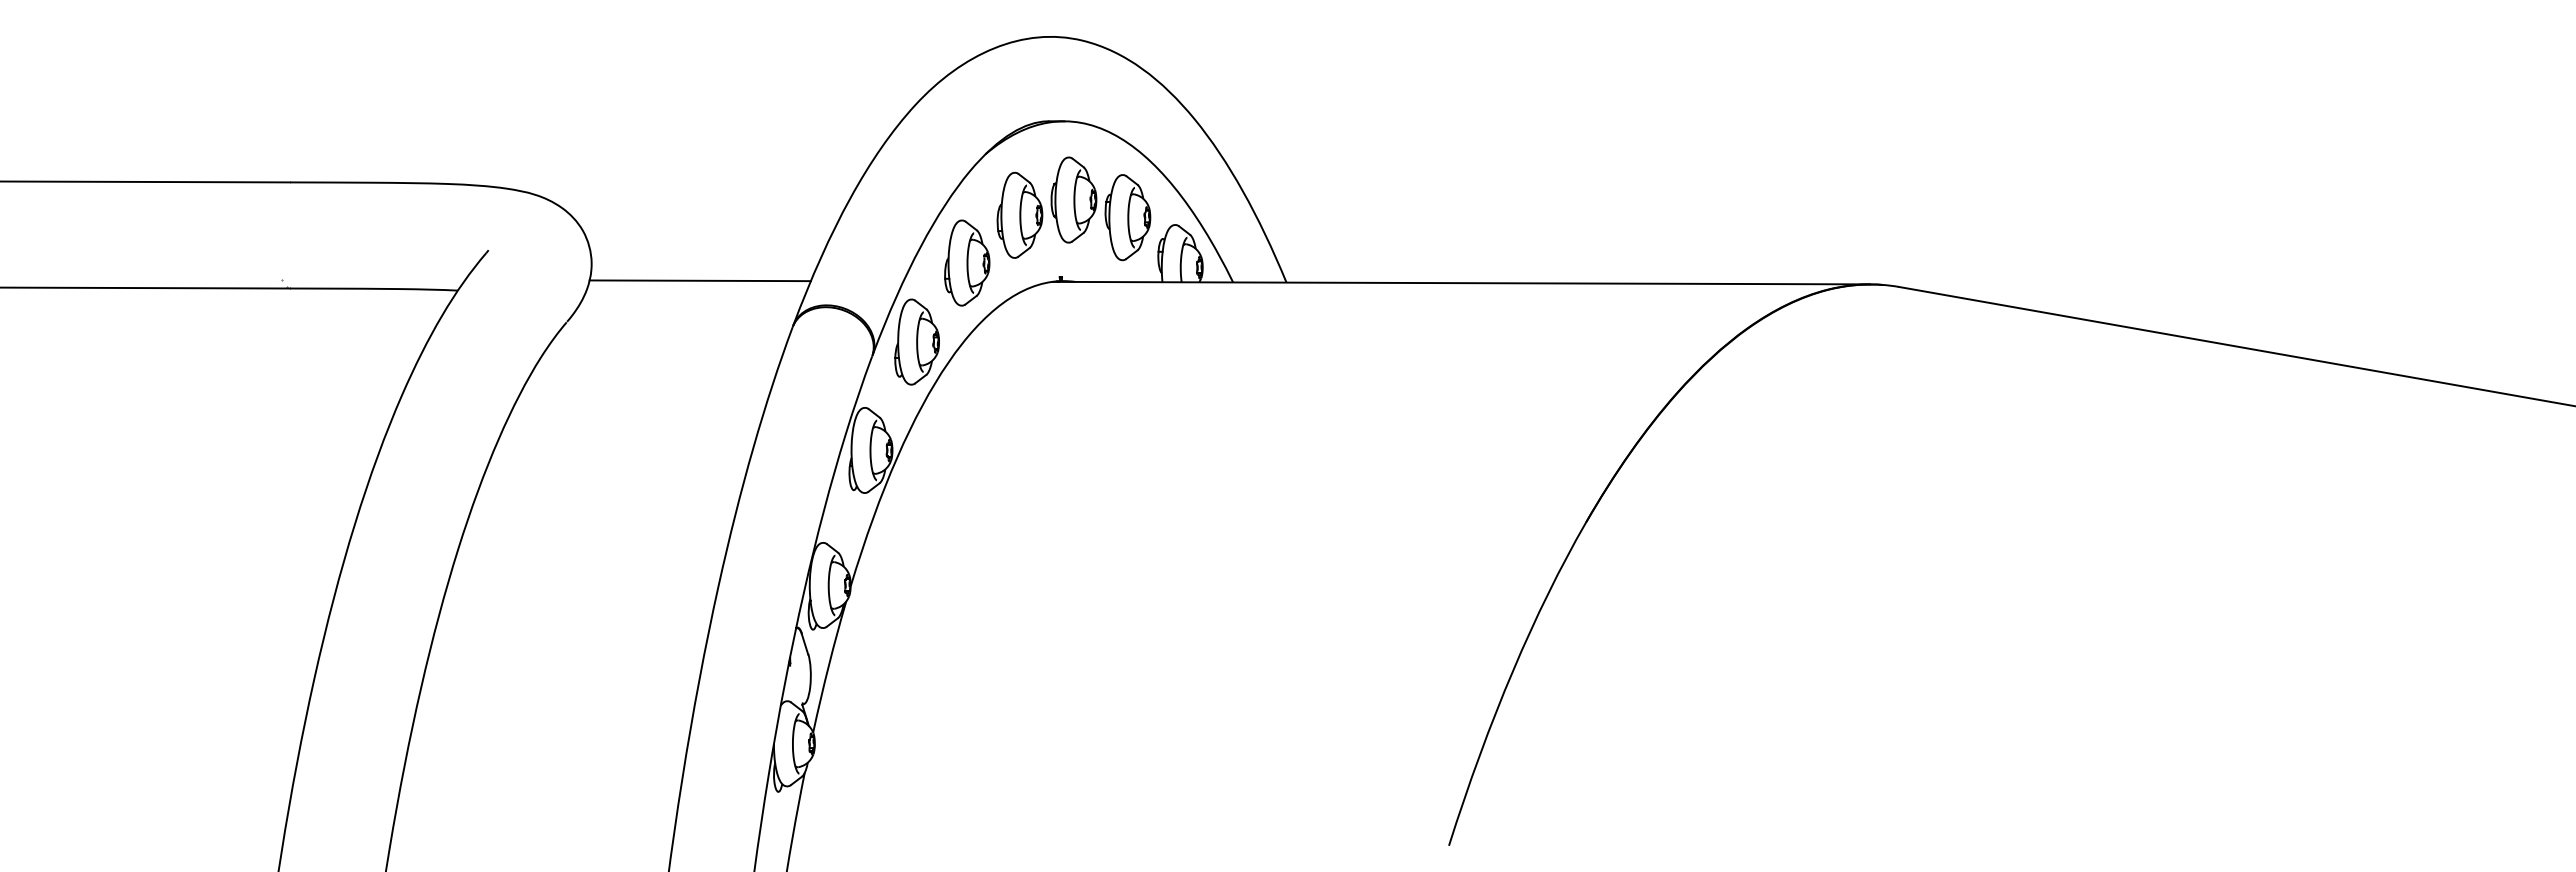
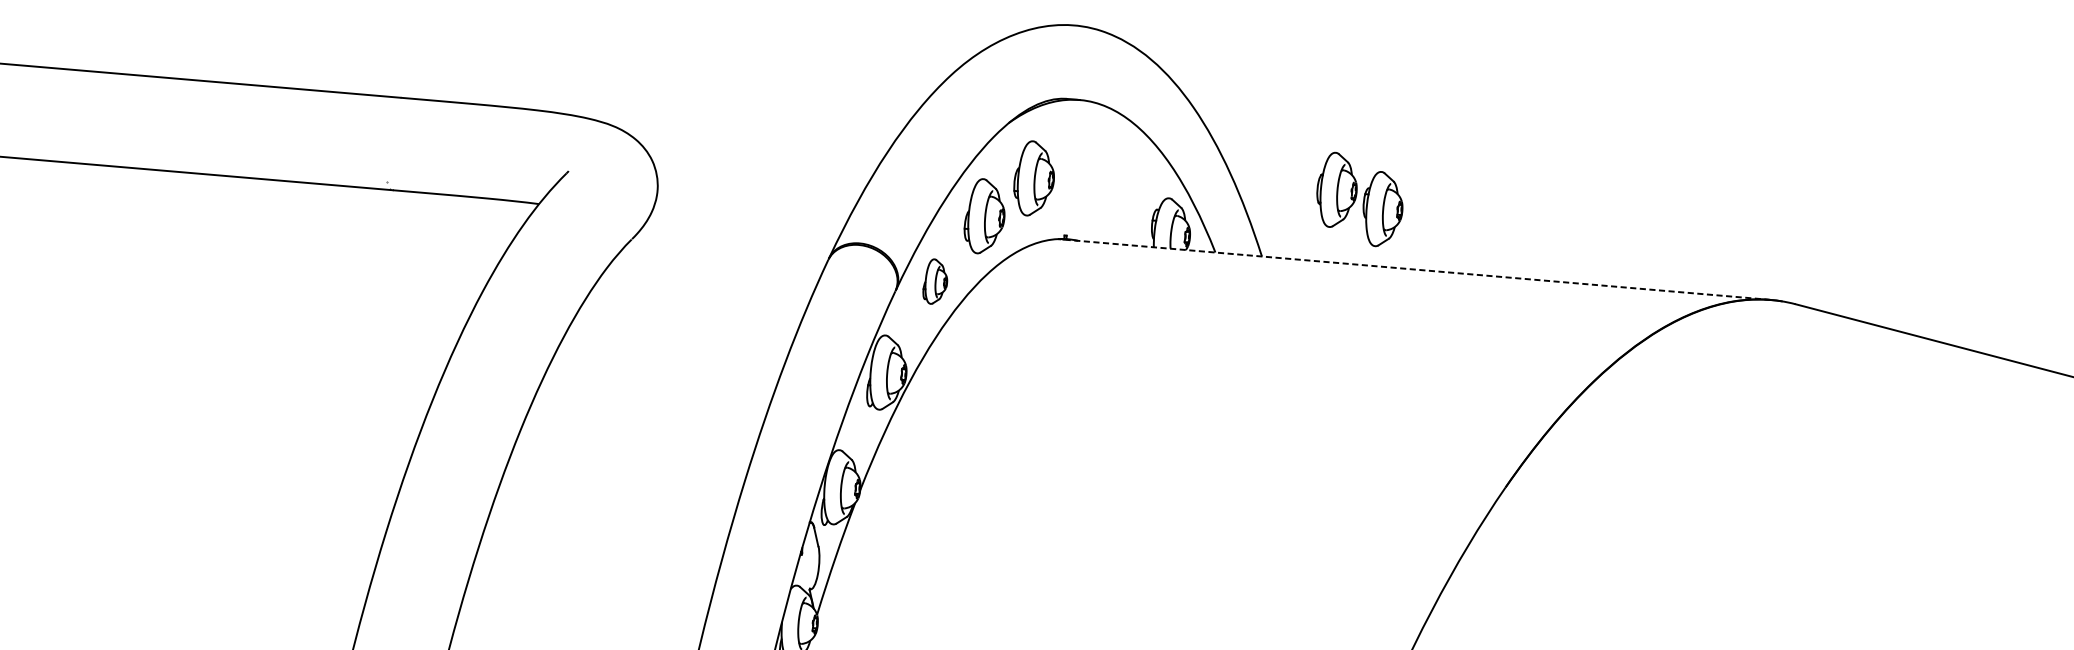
part: (1100, 208) -> (1359, 199), moved
line: (699, 280) -> (750, 212), removed
line: (1461, 283) -> (1414, 269), solid -> dashed
part: (916, 341) -> (935, 281), size x0.6

